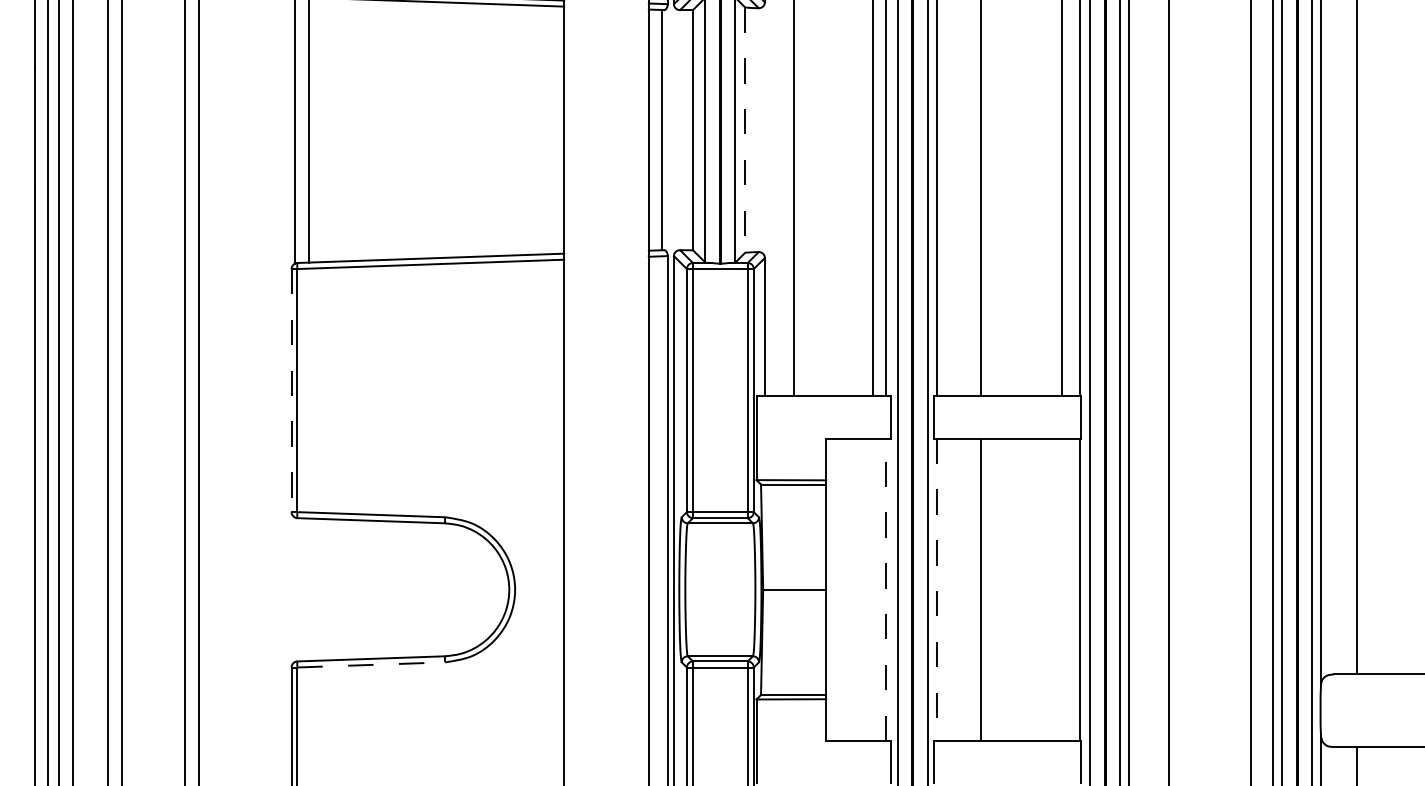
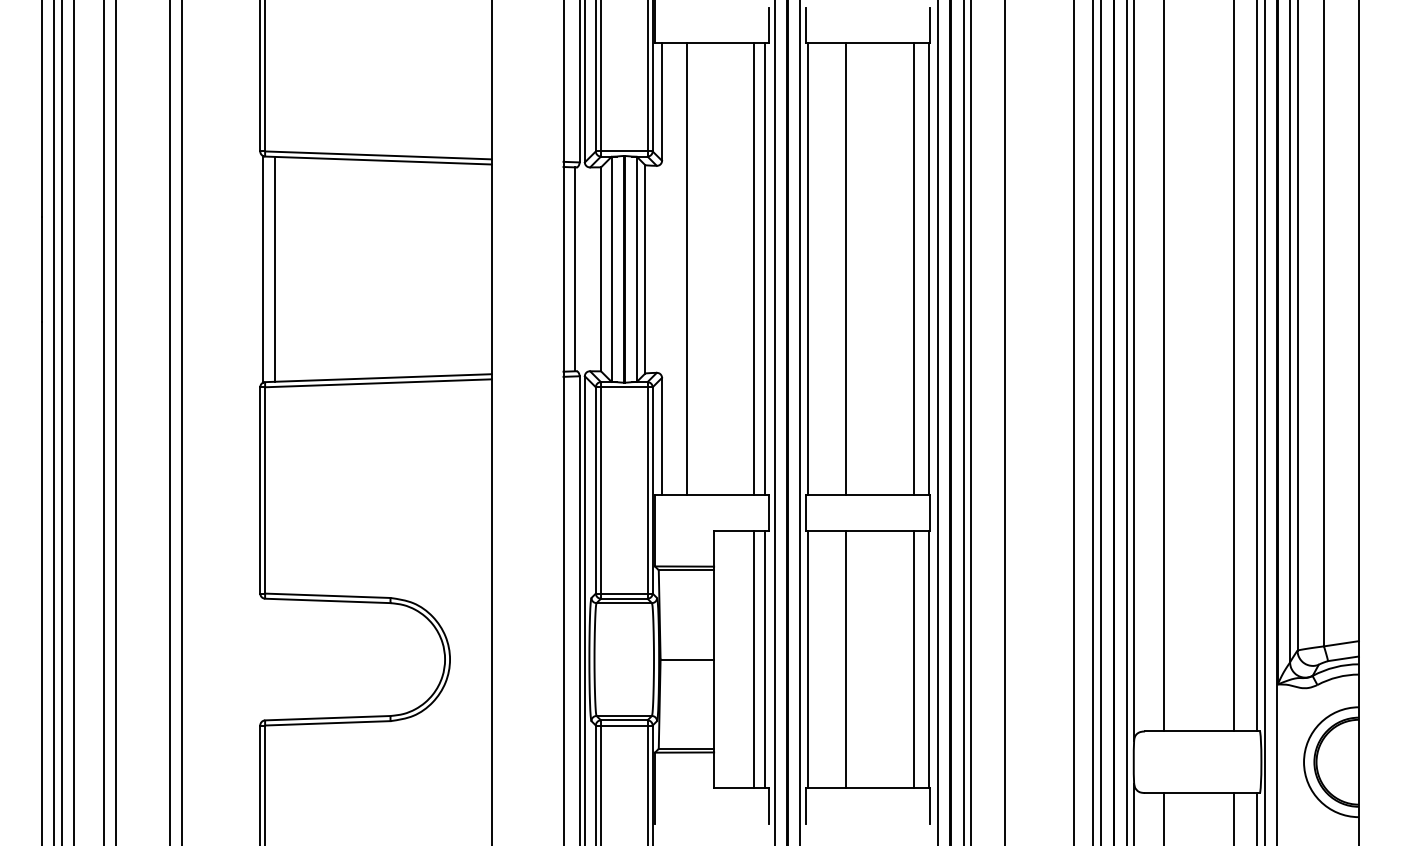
line: (745, 130) -> (645, 269), dashed -> solid
line: (291, 390) -> (260, 490), dashed -> solid
line: (873, 589) -> (754, 659), added
line: (886, 589) -> (765, 659), dashed -> solid
line: (1062, 589) -> (914, 659), added
line: (936, 590) -> (807, 660), dashed -> solid
line: (370, 665) -> (327, 723), dashed -> solid

